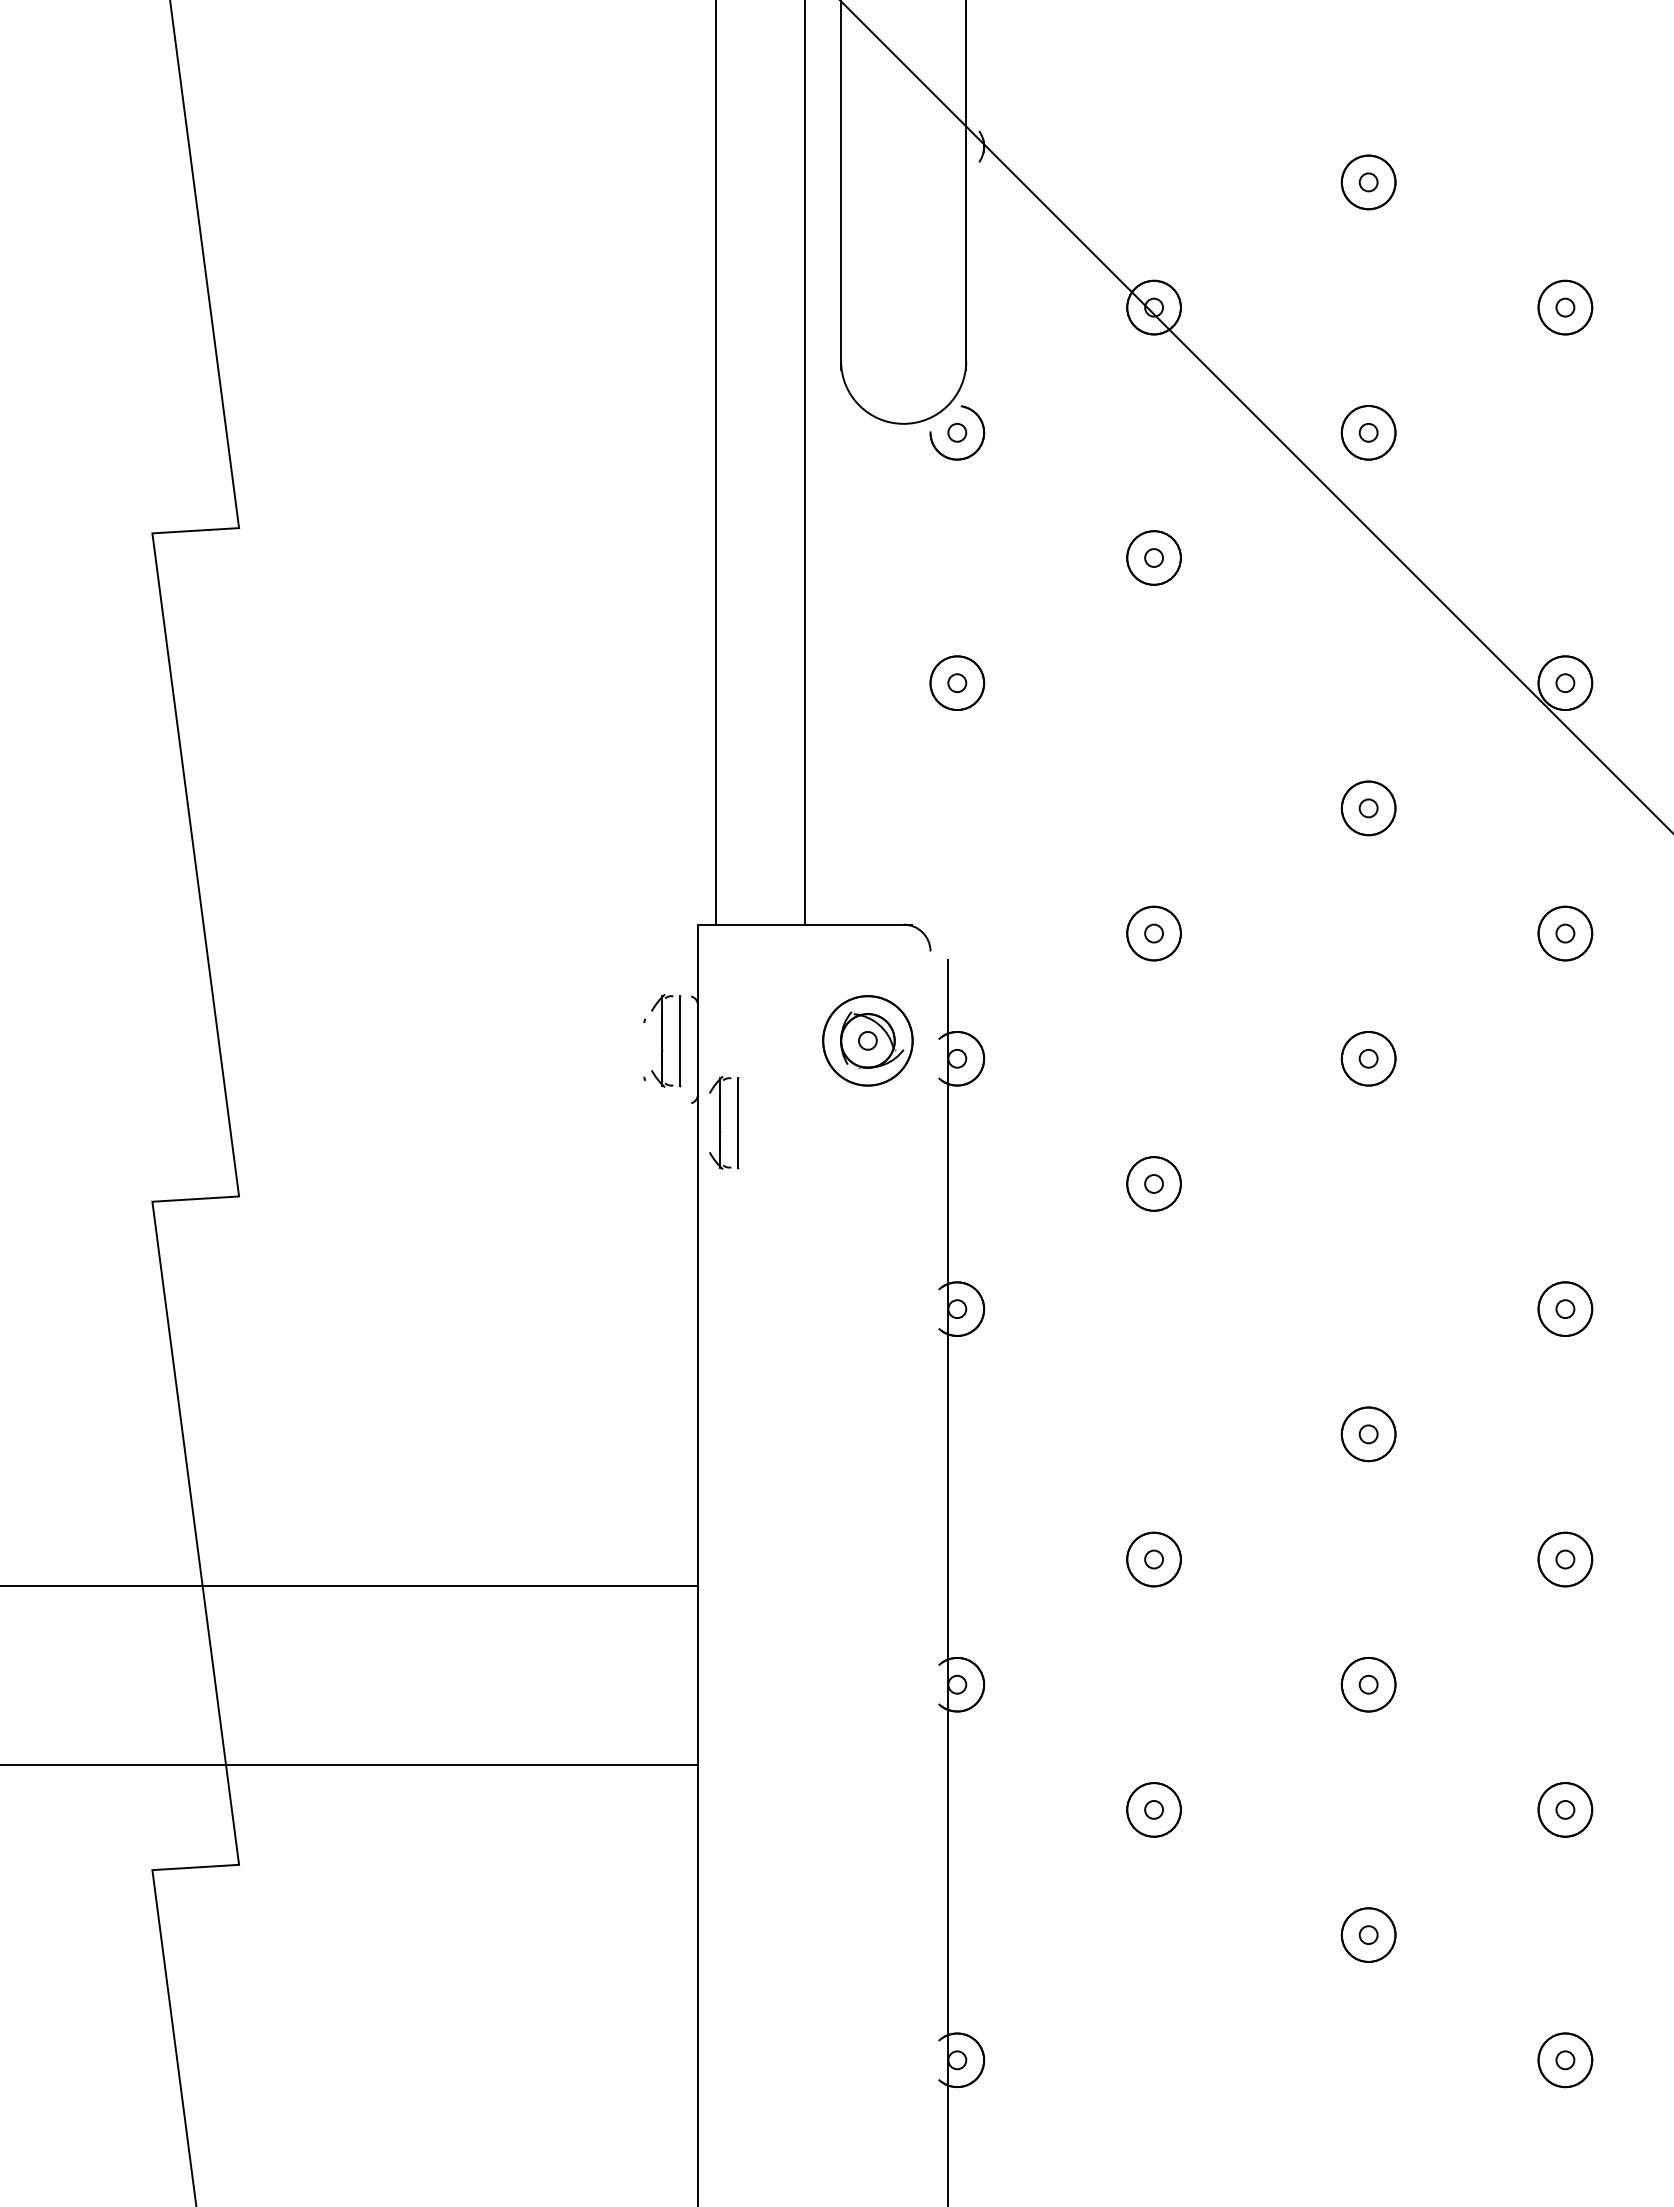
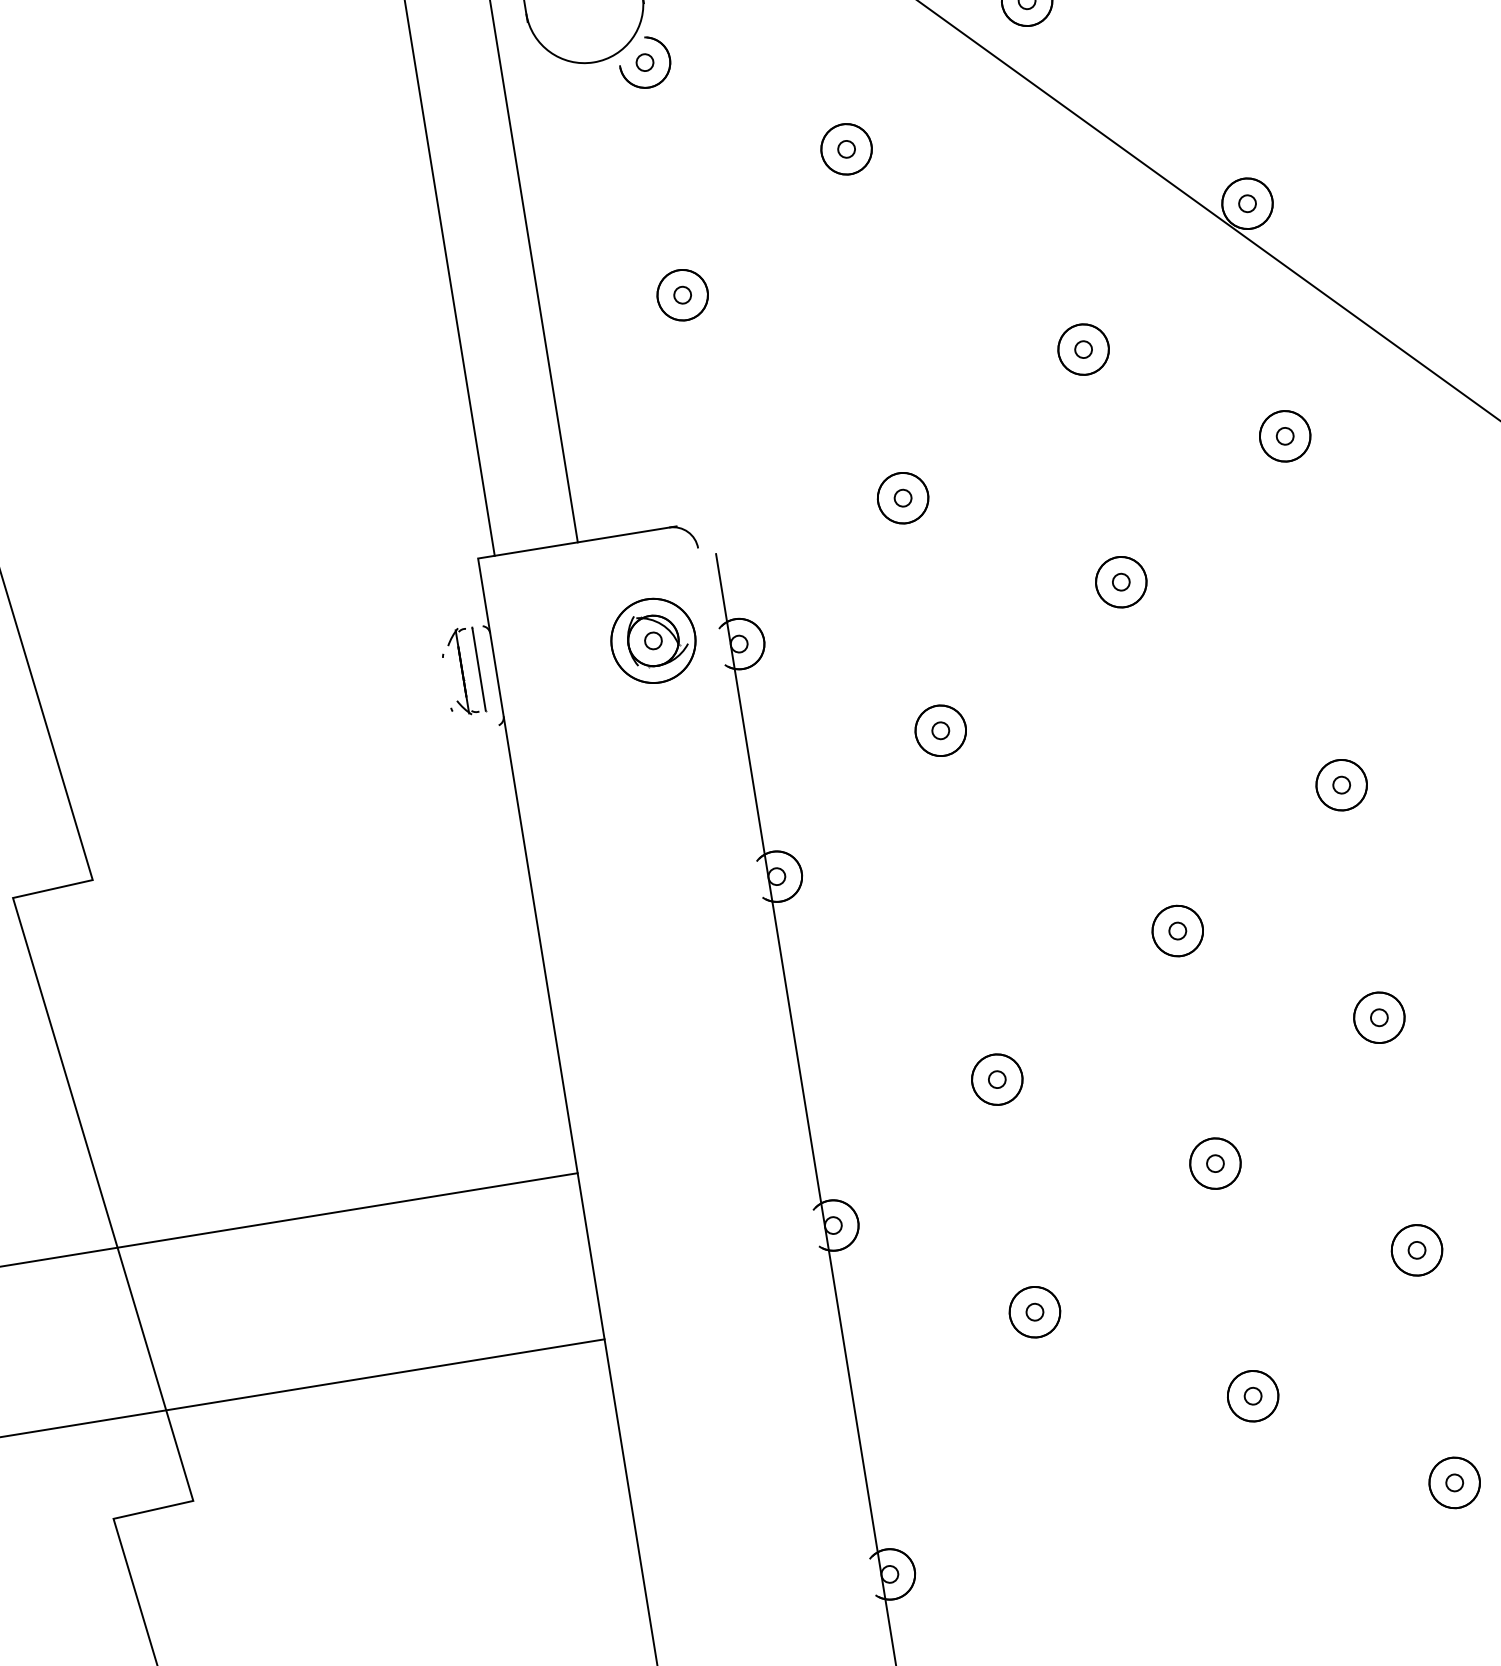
part: (724, 1122) -> (532, 738), removed

